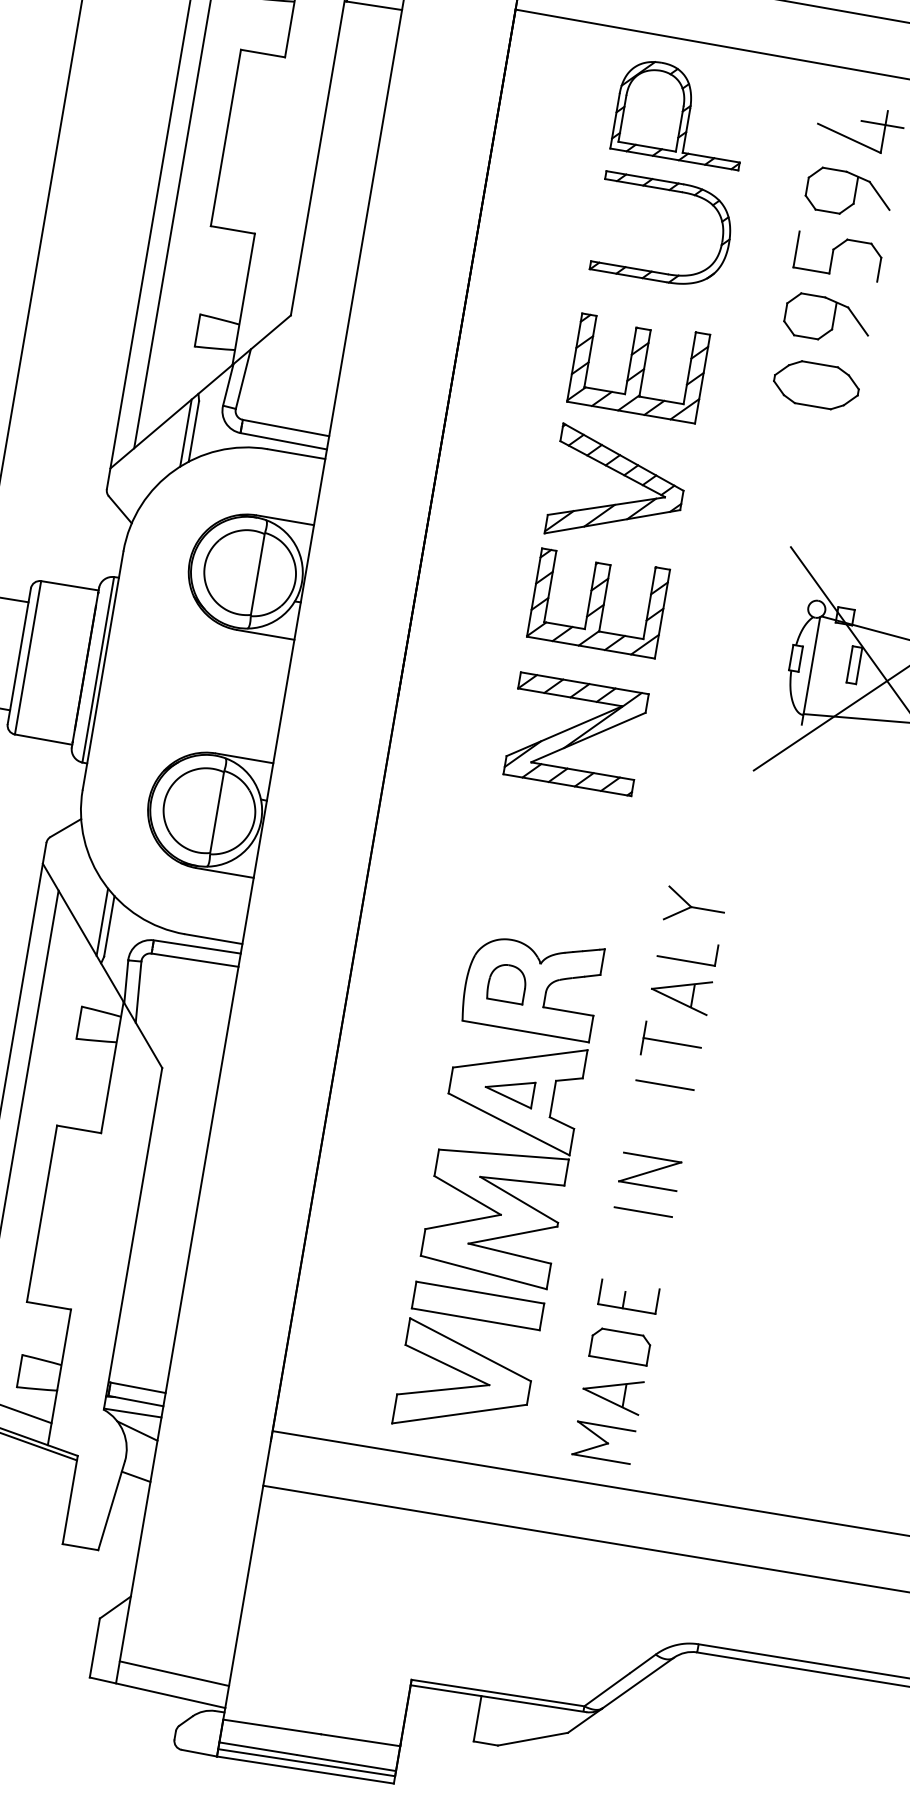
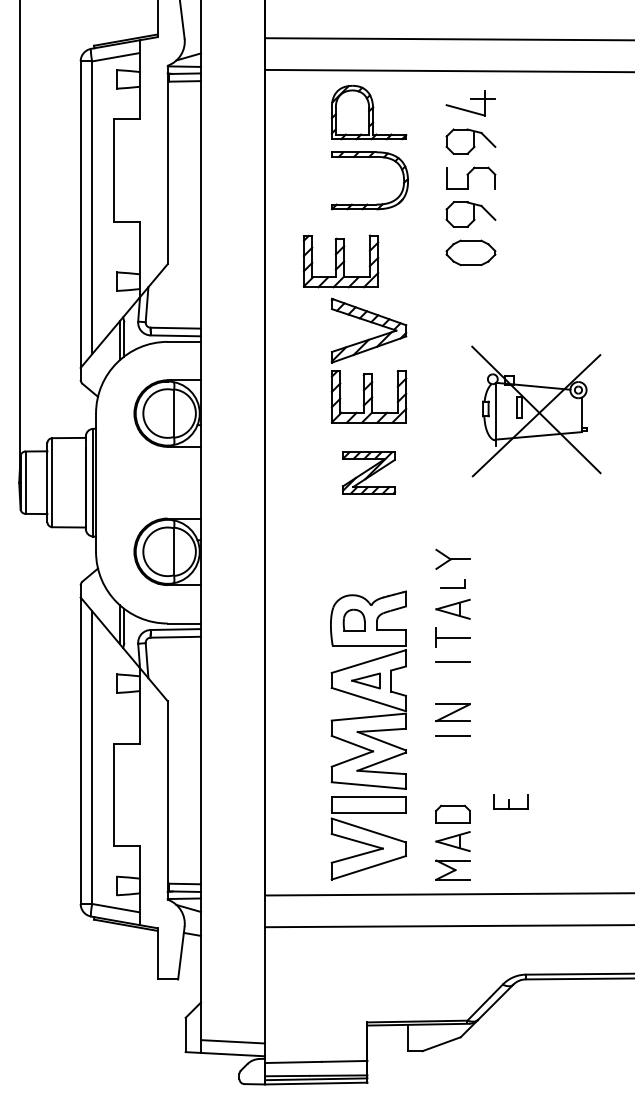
part: (637, 368) -> (340, 261), moved
part: (575, 733) -> (368, 472), size x0.7
part: (687, 949) -> (452, 583), size x0.7
part: (628, 1295) -> (510, 801), moved

